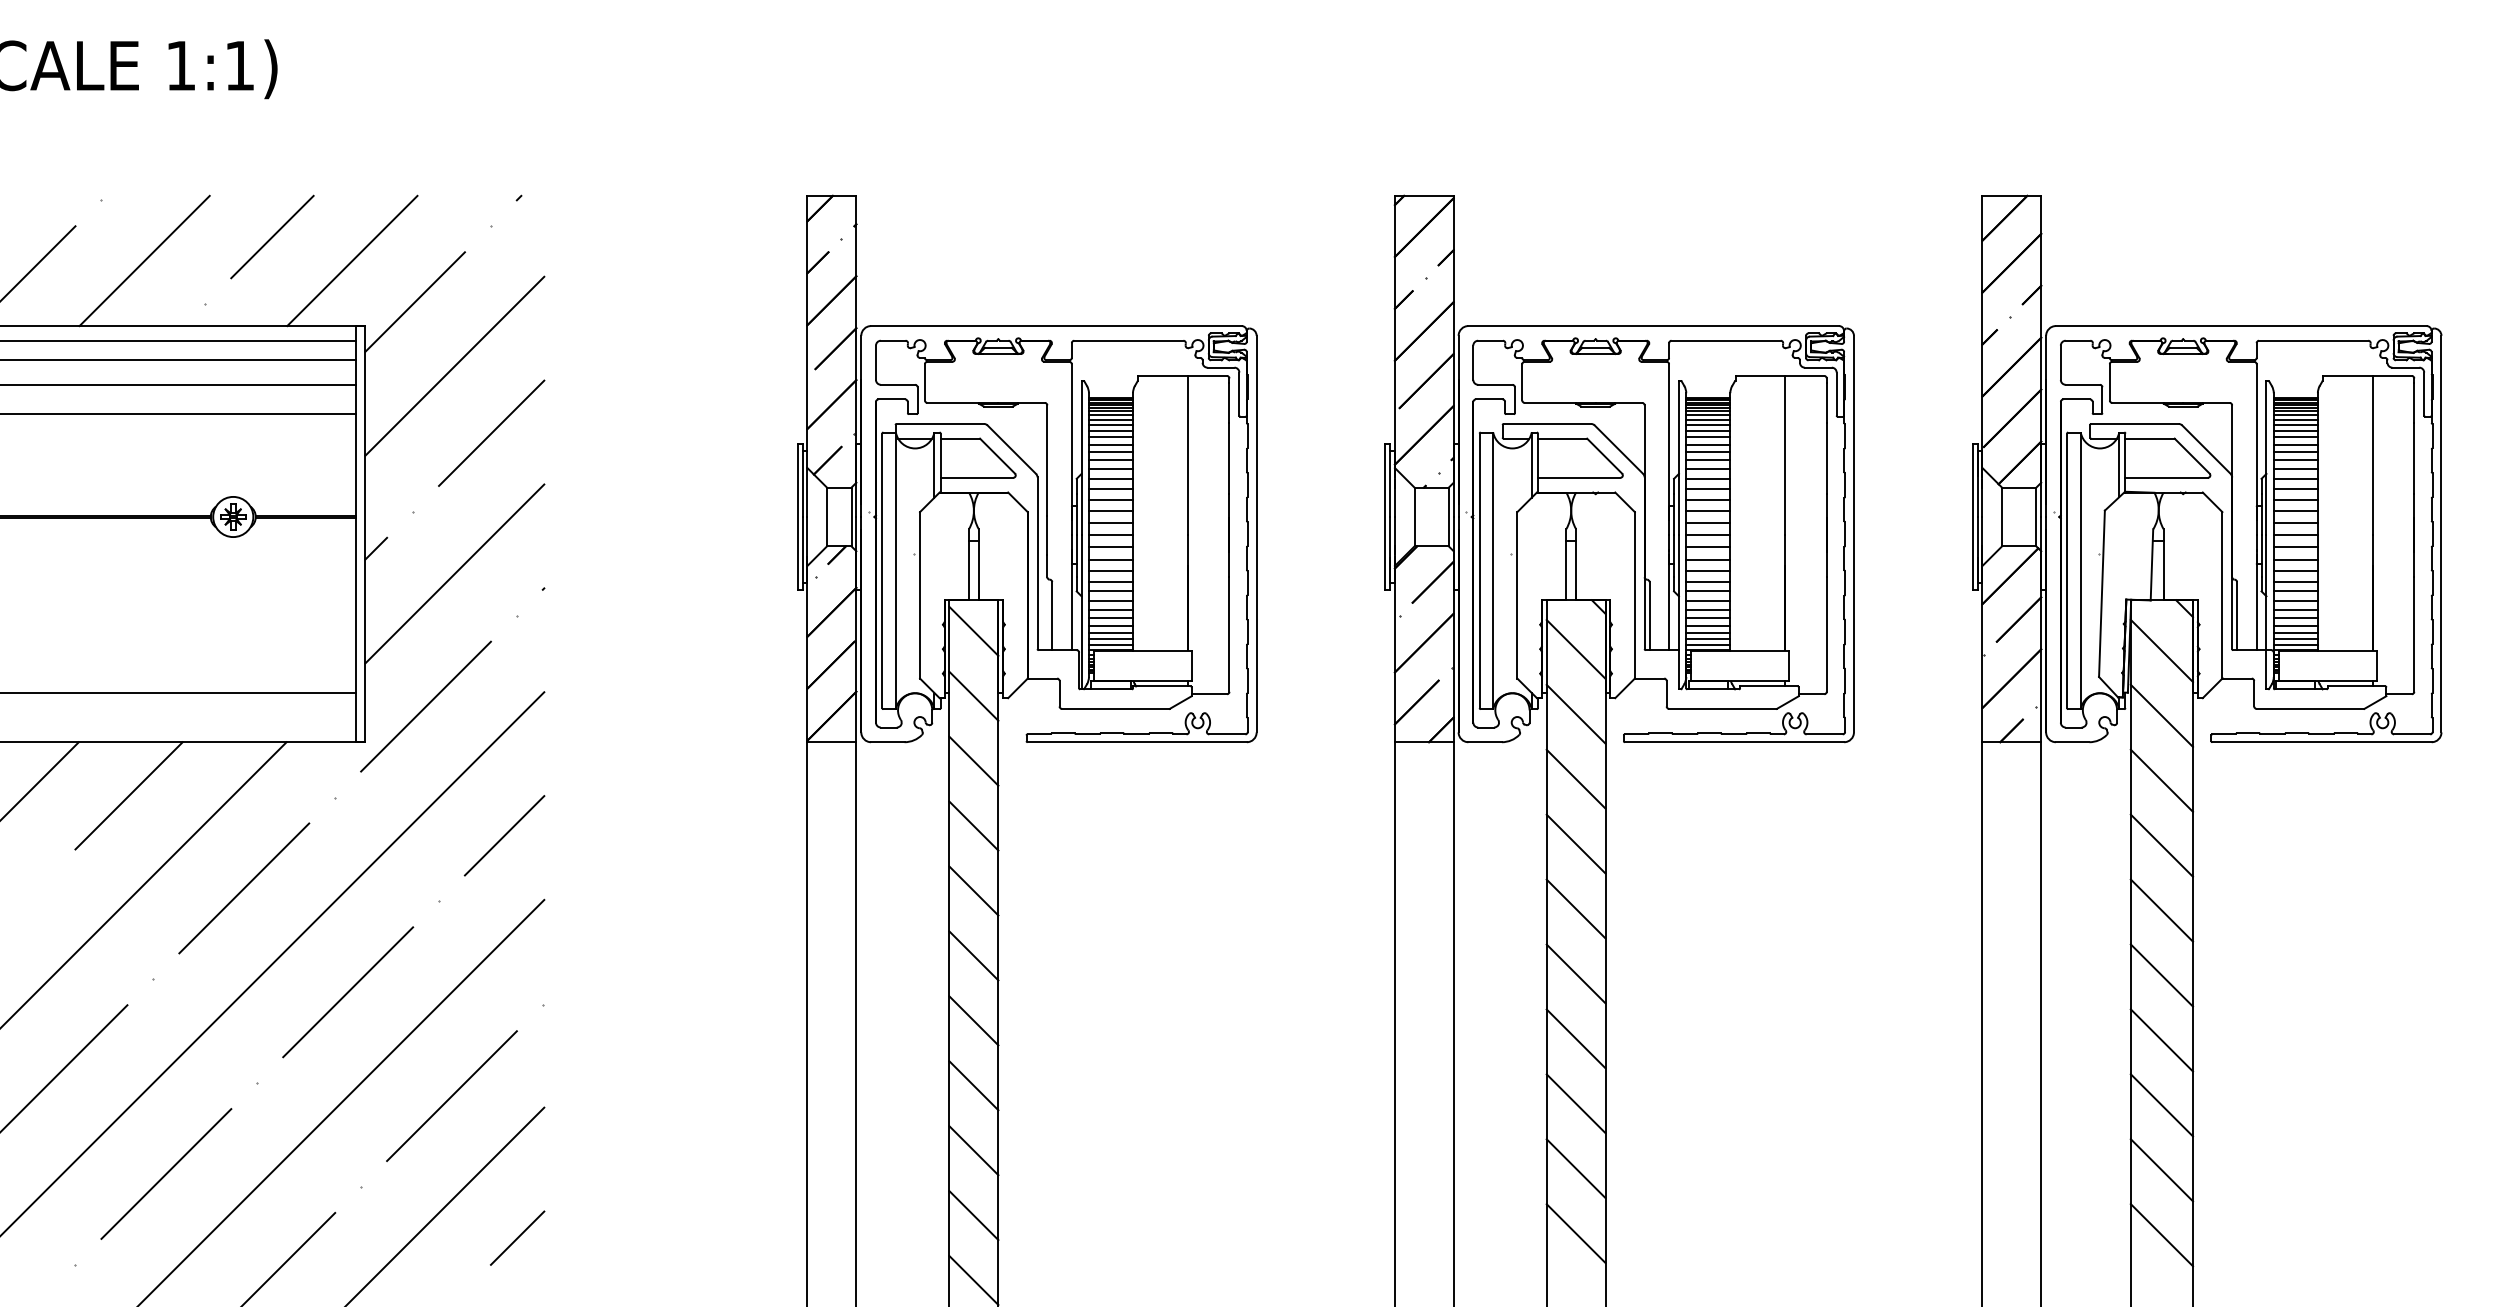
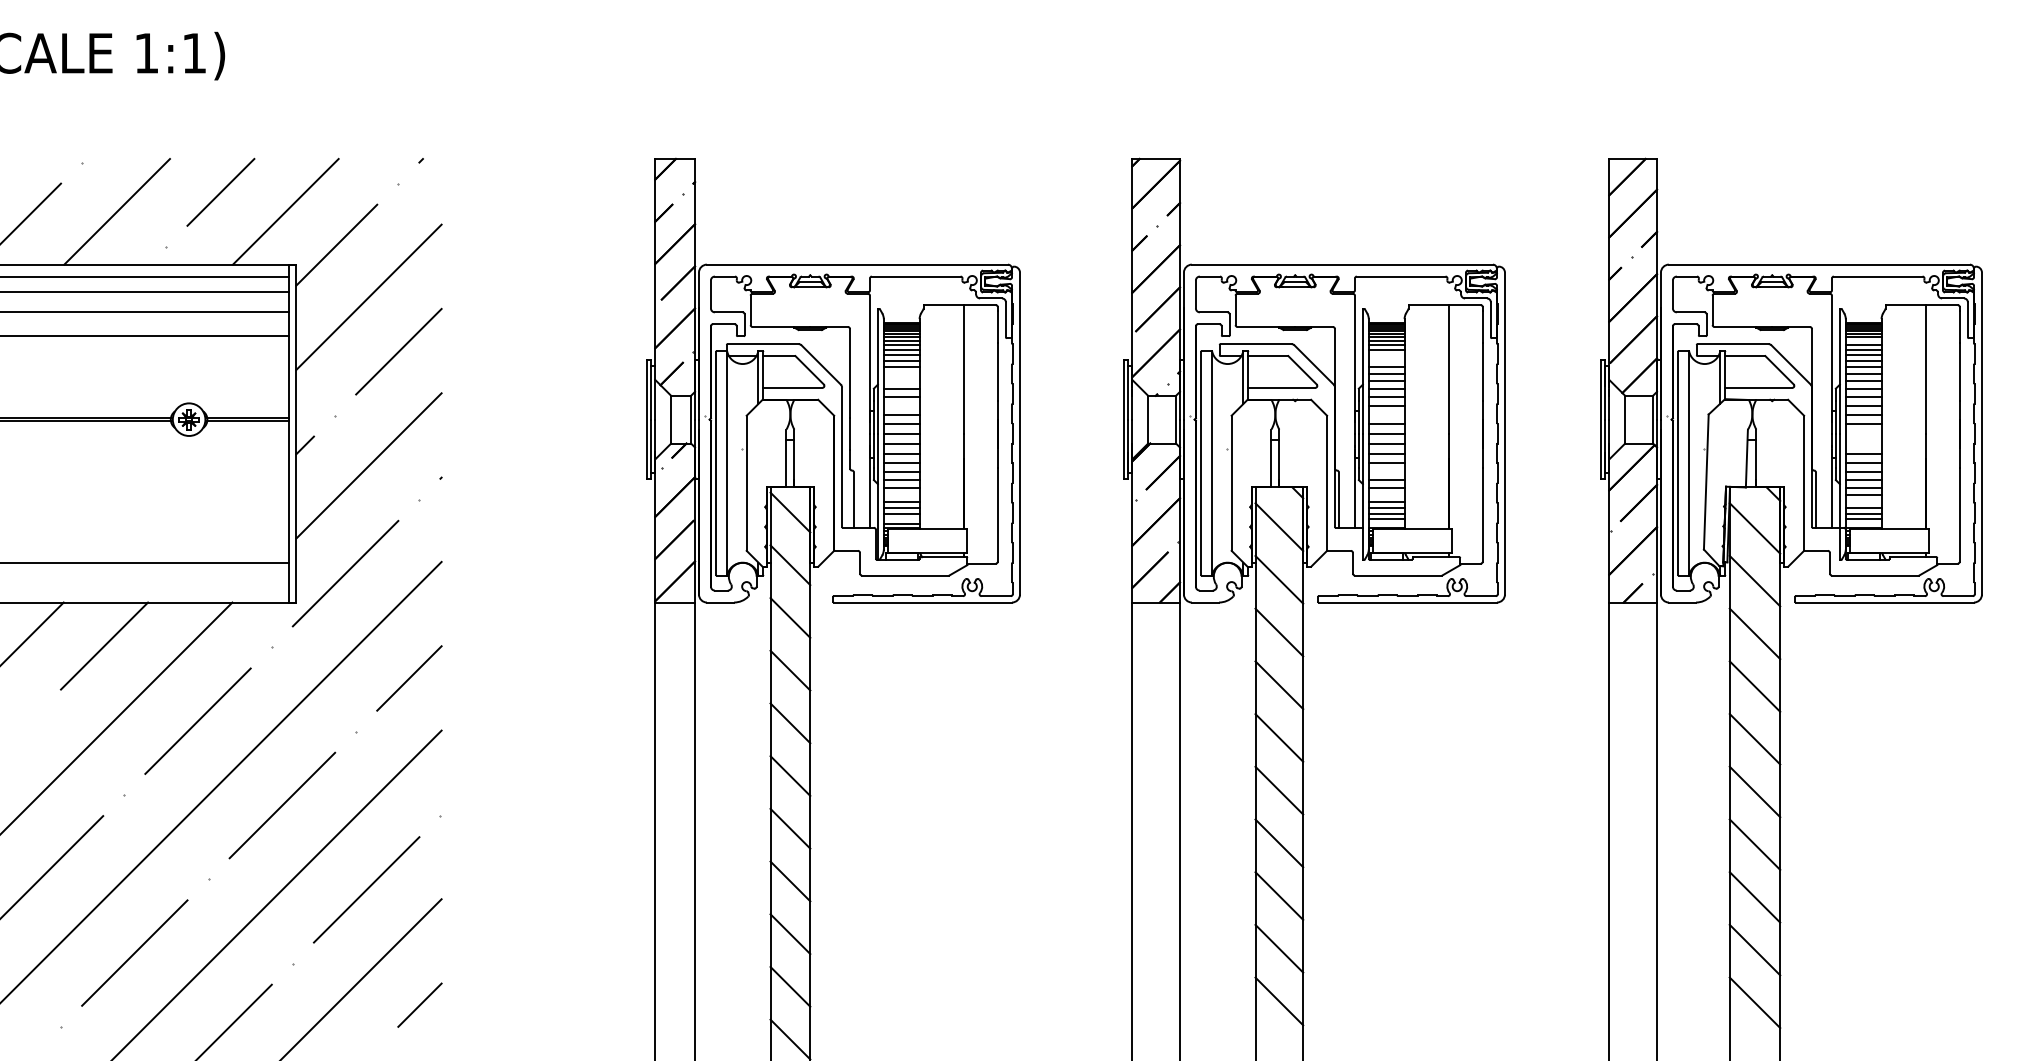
line: (2295, 420) -> (1863, 341), removed
line: (1708, 437) -> (1386, 355), removed
line: (1708, 444) -> (1386, 360), removed
line: (1110, 460) -> (901, 373), removed
line: (1110, 469) -> (901, 381), removed
line: (1110, 499) -> (901, 405), removed
line: (1708, 510) -> (1386, 414), removed
line: (2295, 535) -> (1863, 434), removed
line: (2295, 547) -> (1863, 444), removed
line: (1708, 581) -> (1386, 472), removed
line: (1110, 609) -> (901, 494), removed
line: (1708, 609) -> (1386, 494), removed
line: (2295, 618) -> (1863, 502), removed
line: (1110, 639) -> (901, 519), removed
line: (1708, 645) -> (1386, 524), removed
line: (2295, 645) -> (1863, 524), removed

